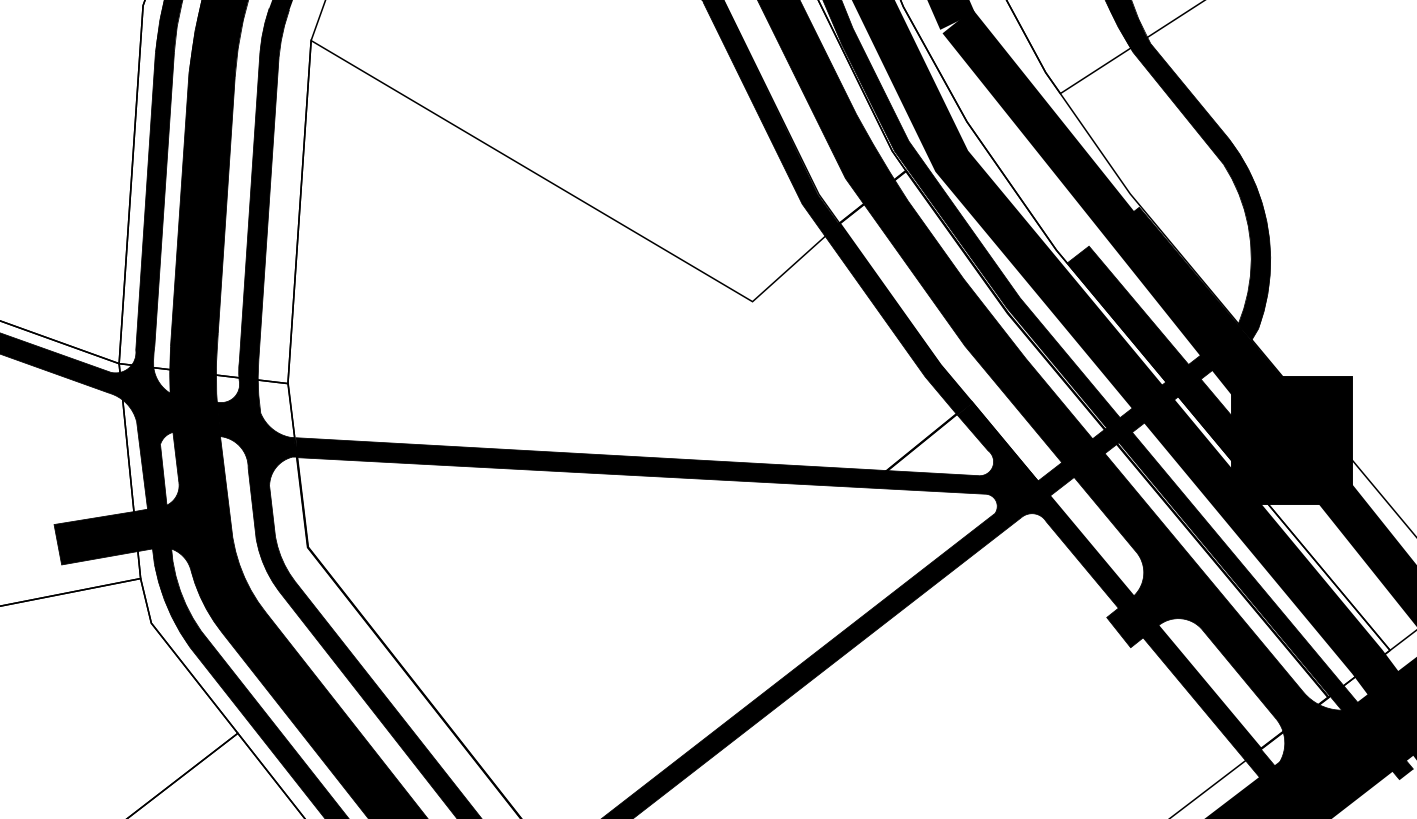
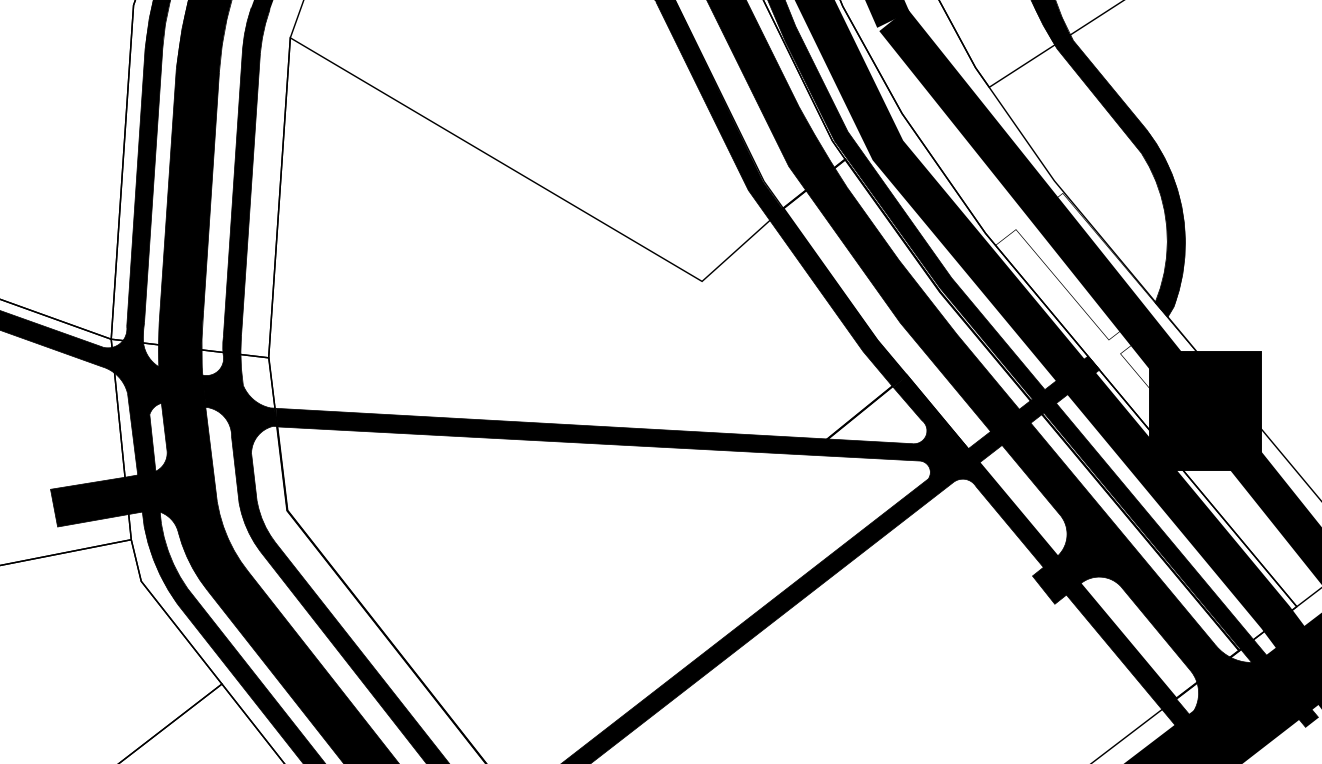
fill: (1202, 354) -> (1121, 330), removed

